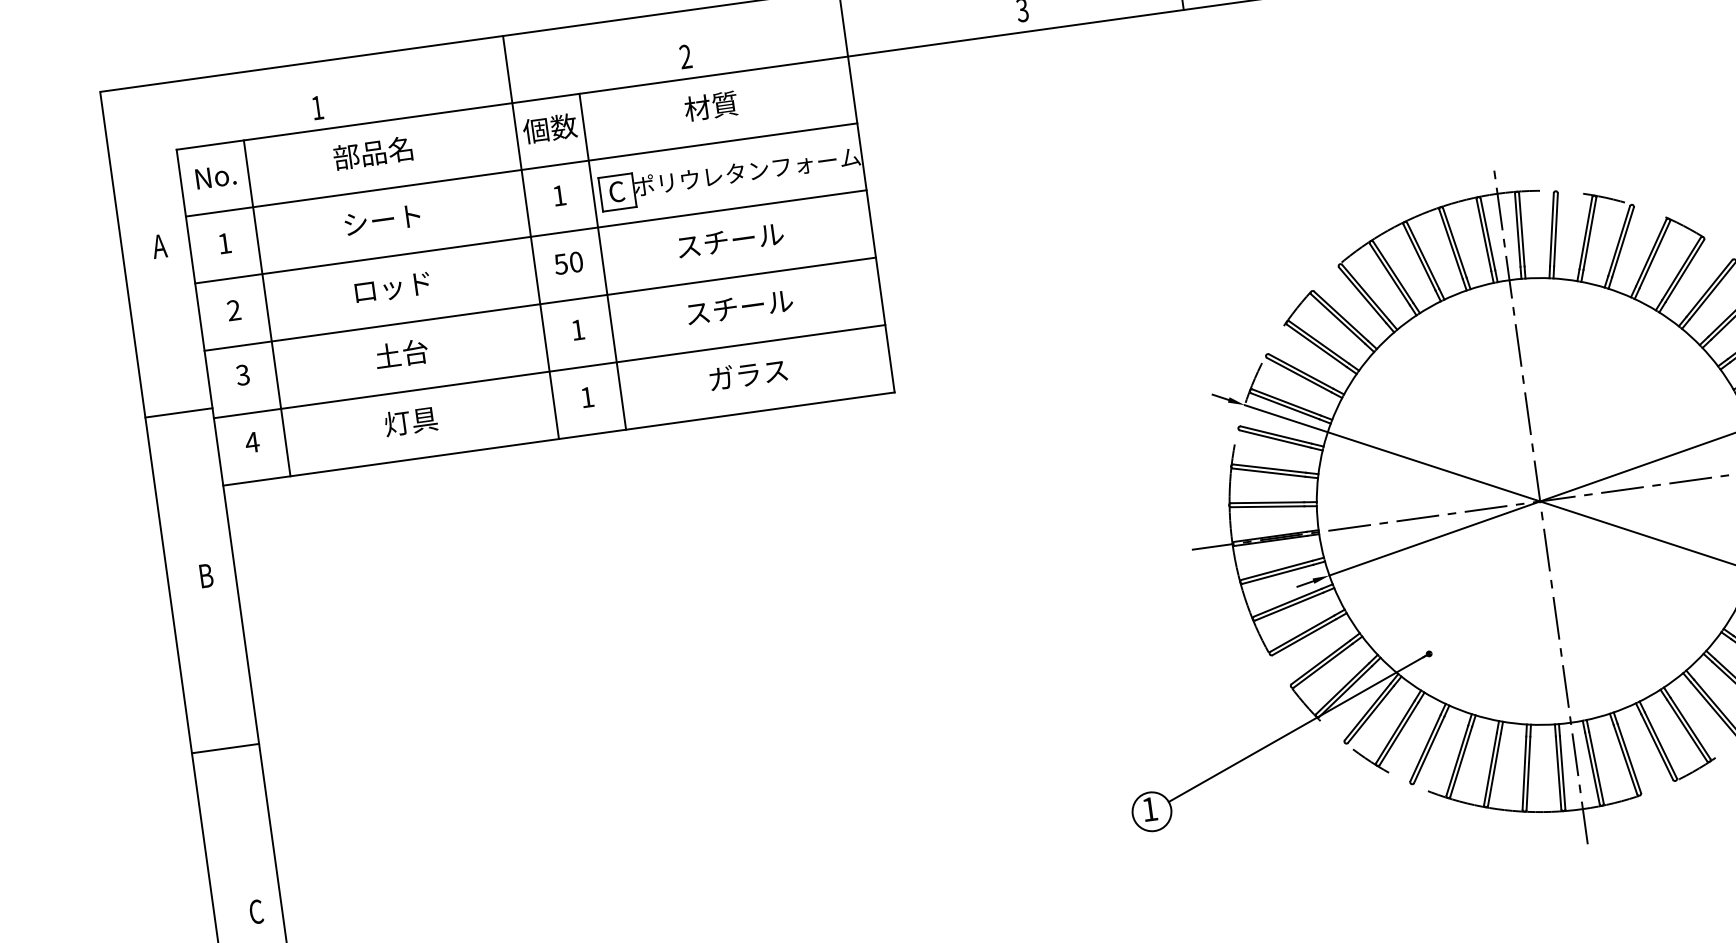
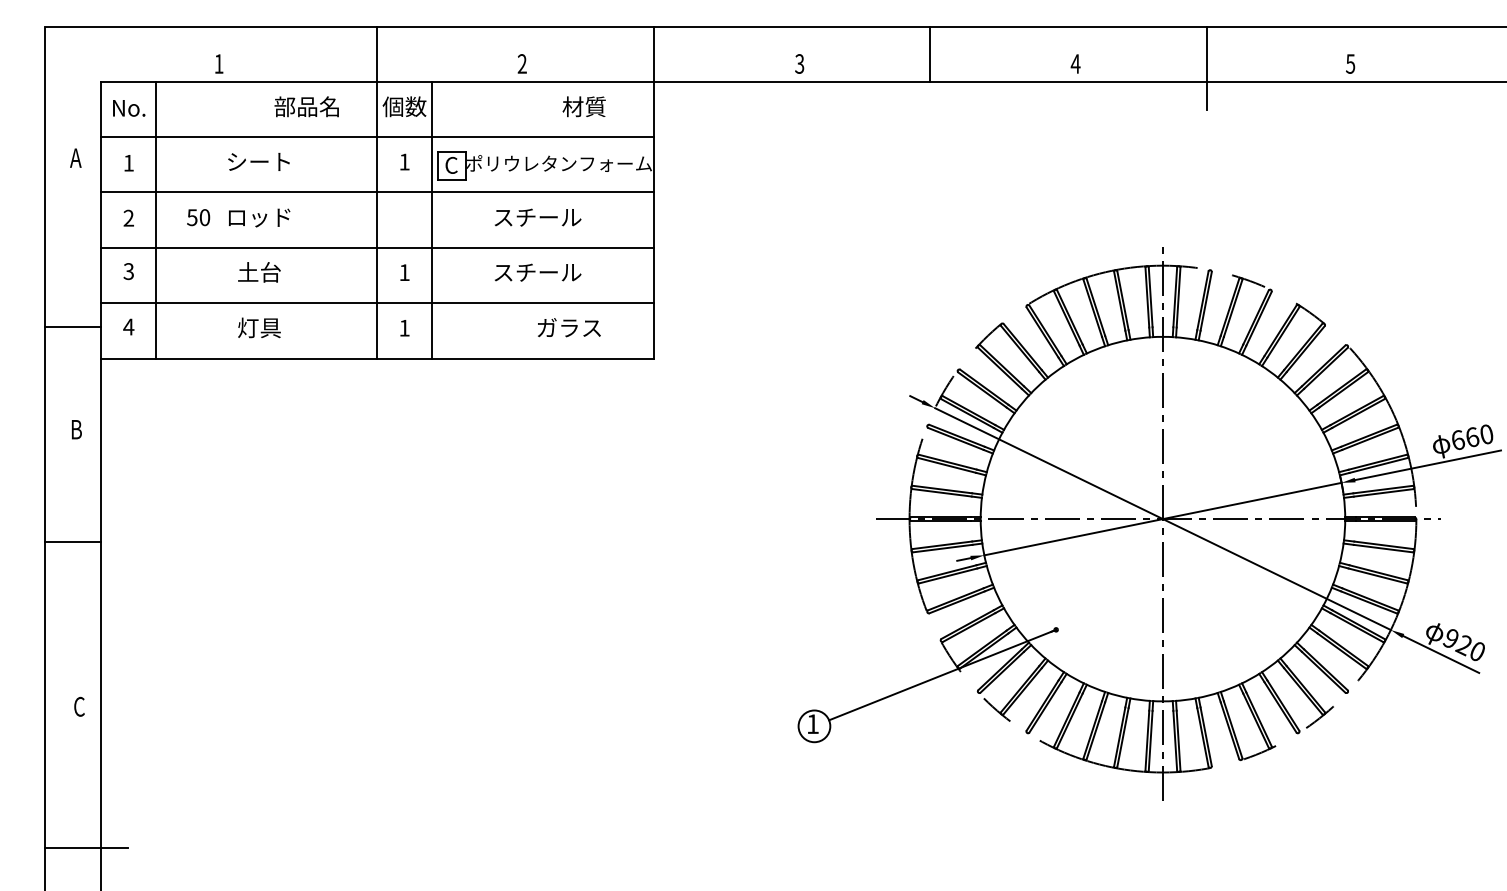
text: (710, 106) -> (583, 106), moved
text: (372, 152) -> (306, 106), moved
text: (568, 263) -> (198, 217), moved
text: (748, 374) -> (569, 327), moved
line: (178, 412) -> (72, 326), moved
line: (225, 748) -> (72, 542), moved

